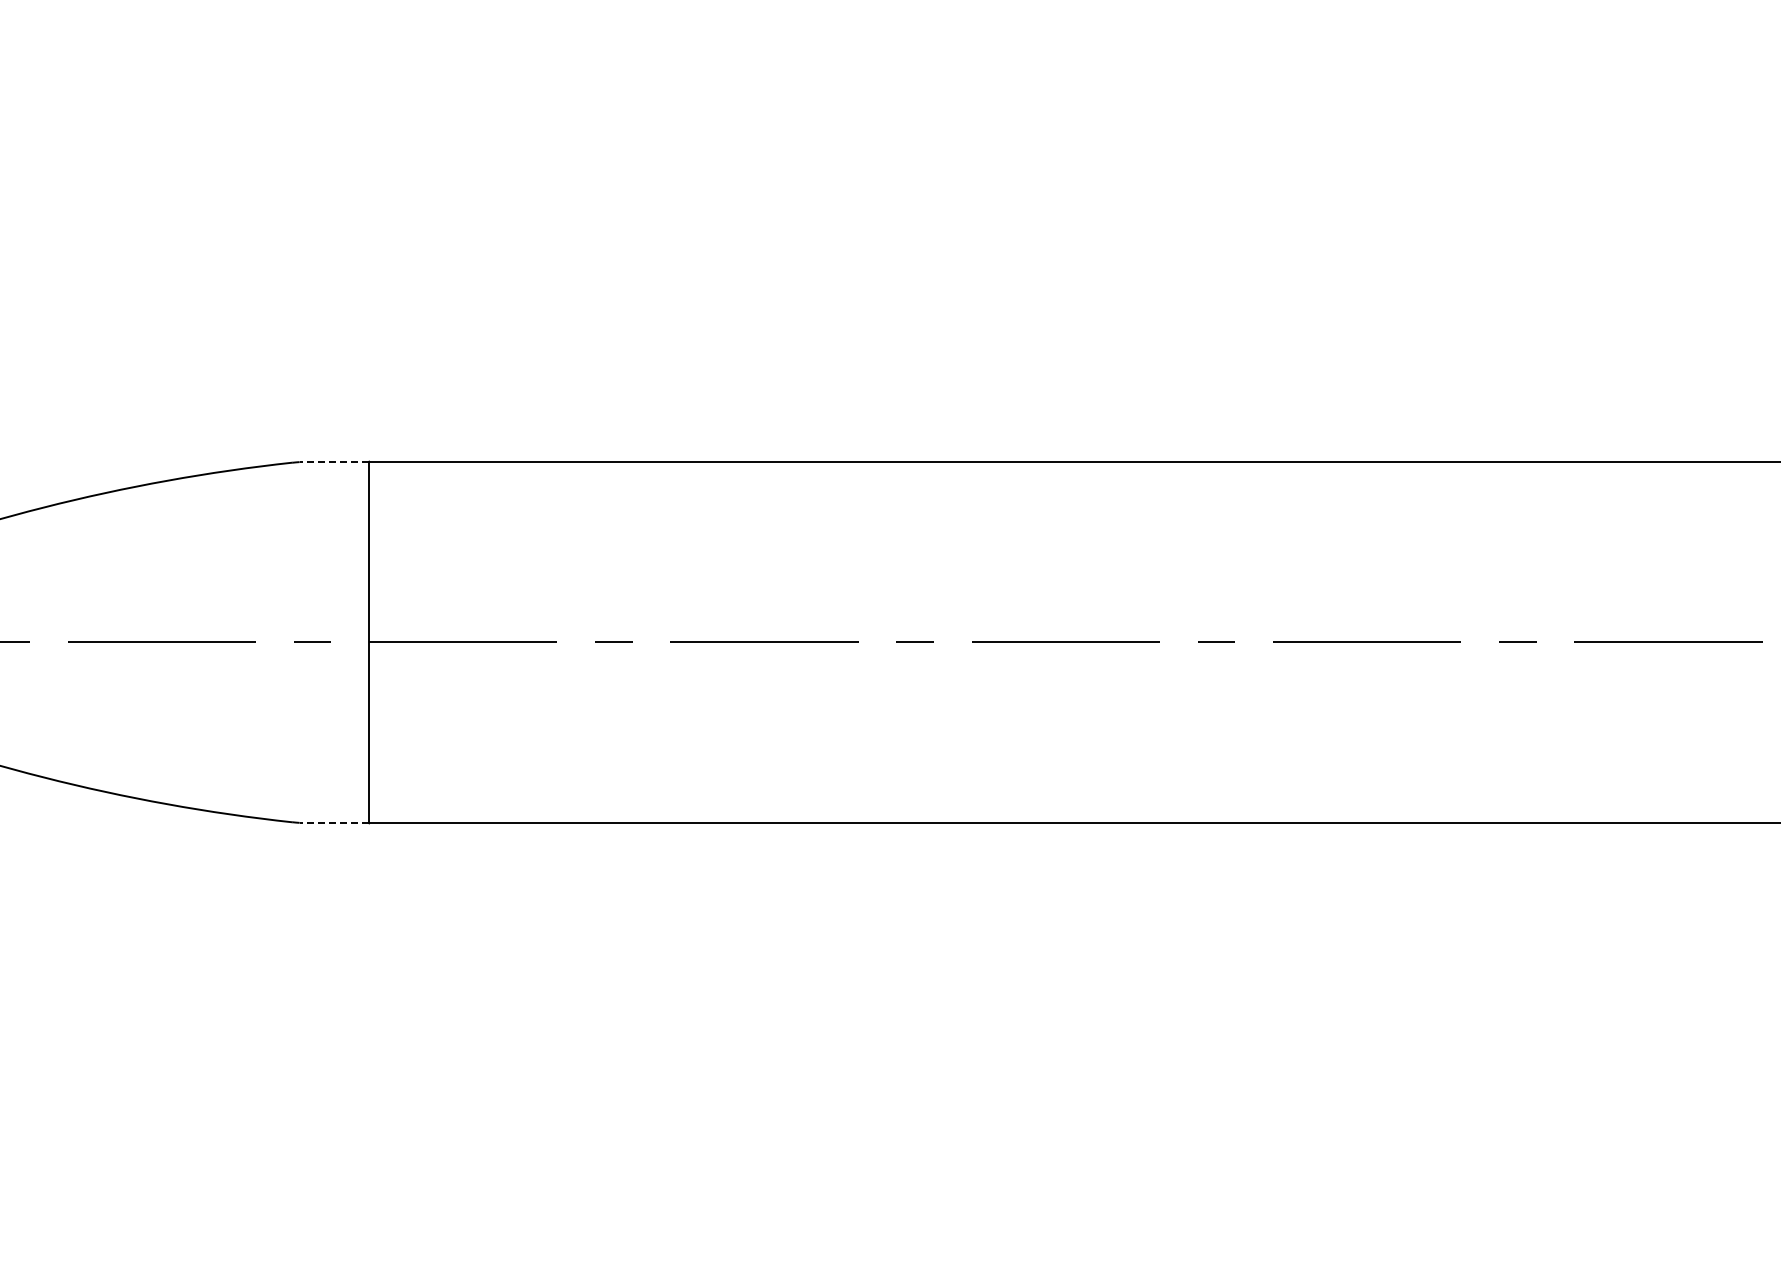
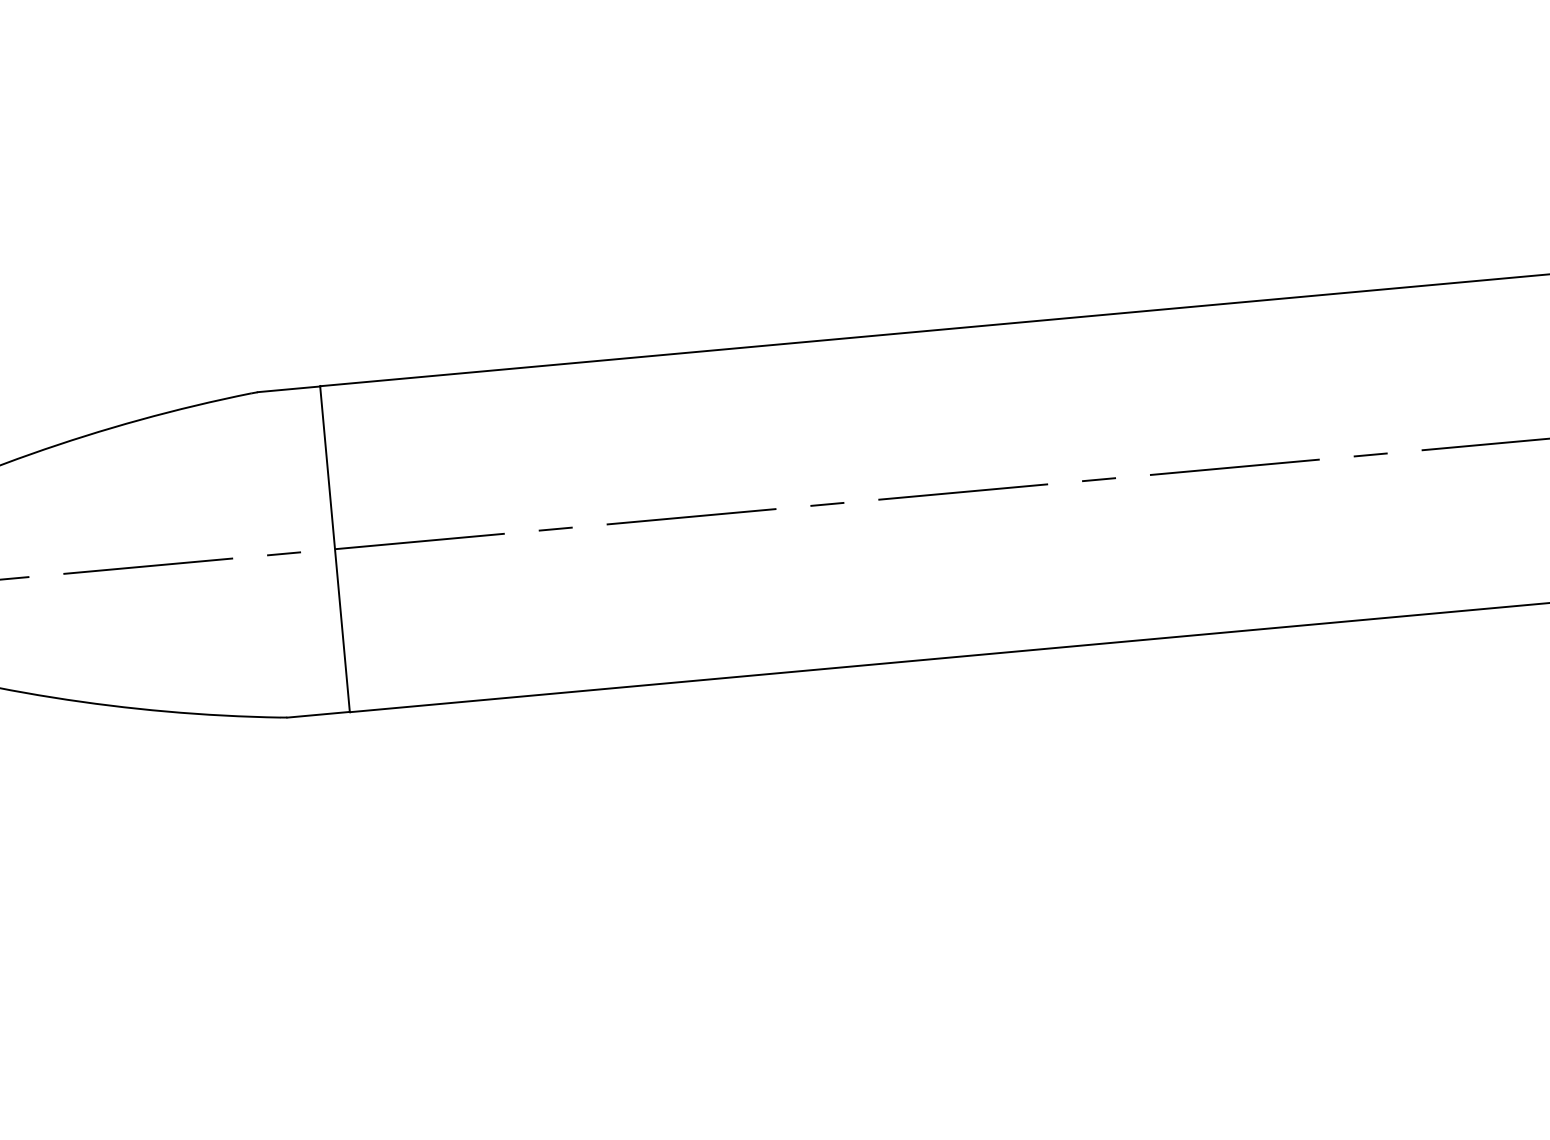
line: (334, 461) -> (289, 388), dashed -> solid
line: (334, 823) -> (318, 715), dashed -> solid

